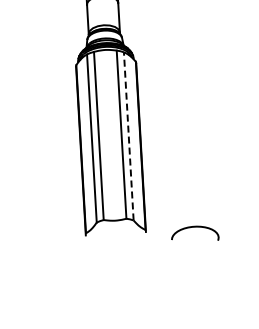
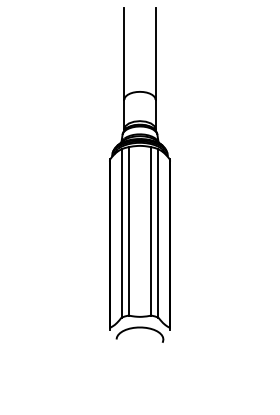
line: (128, 135) -> (158, 232), dashed -> solid
curve: (194, 227) -> (139, 328), moved

